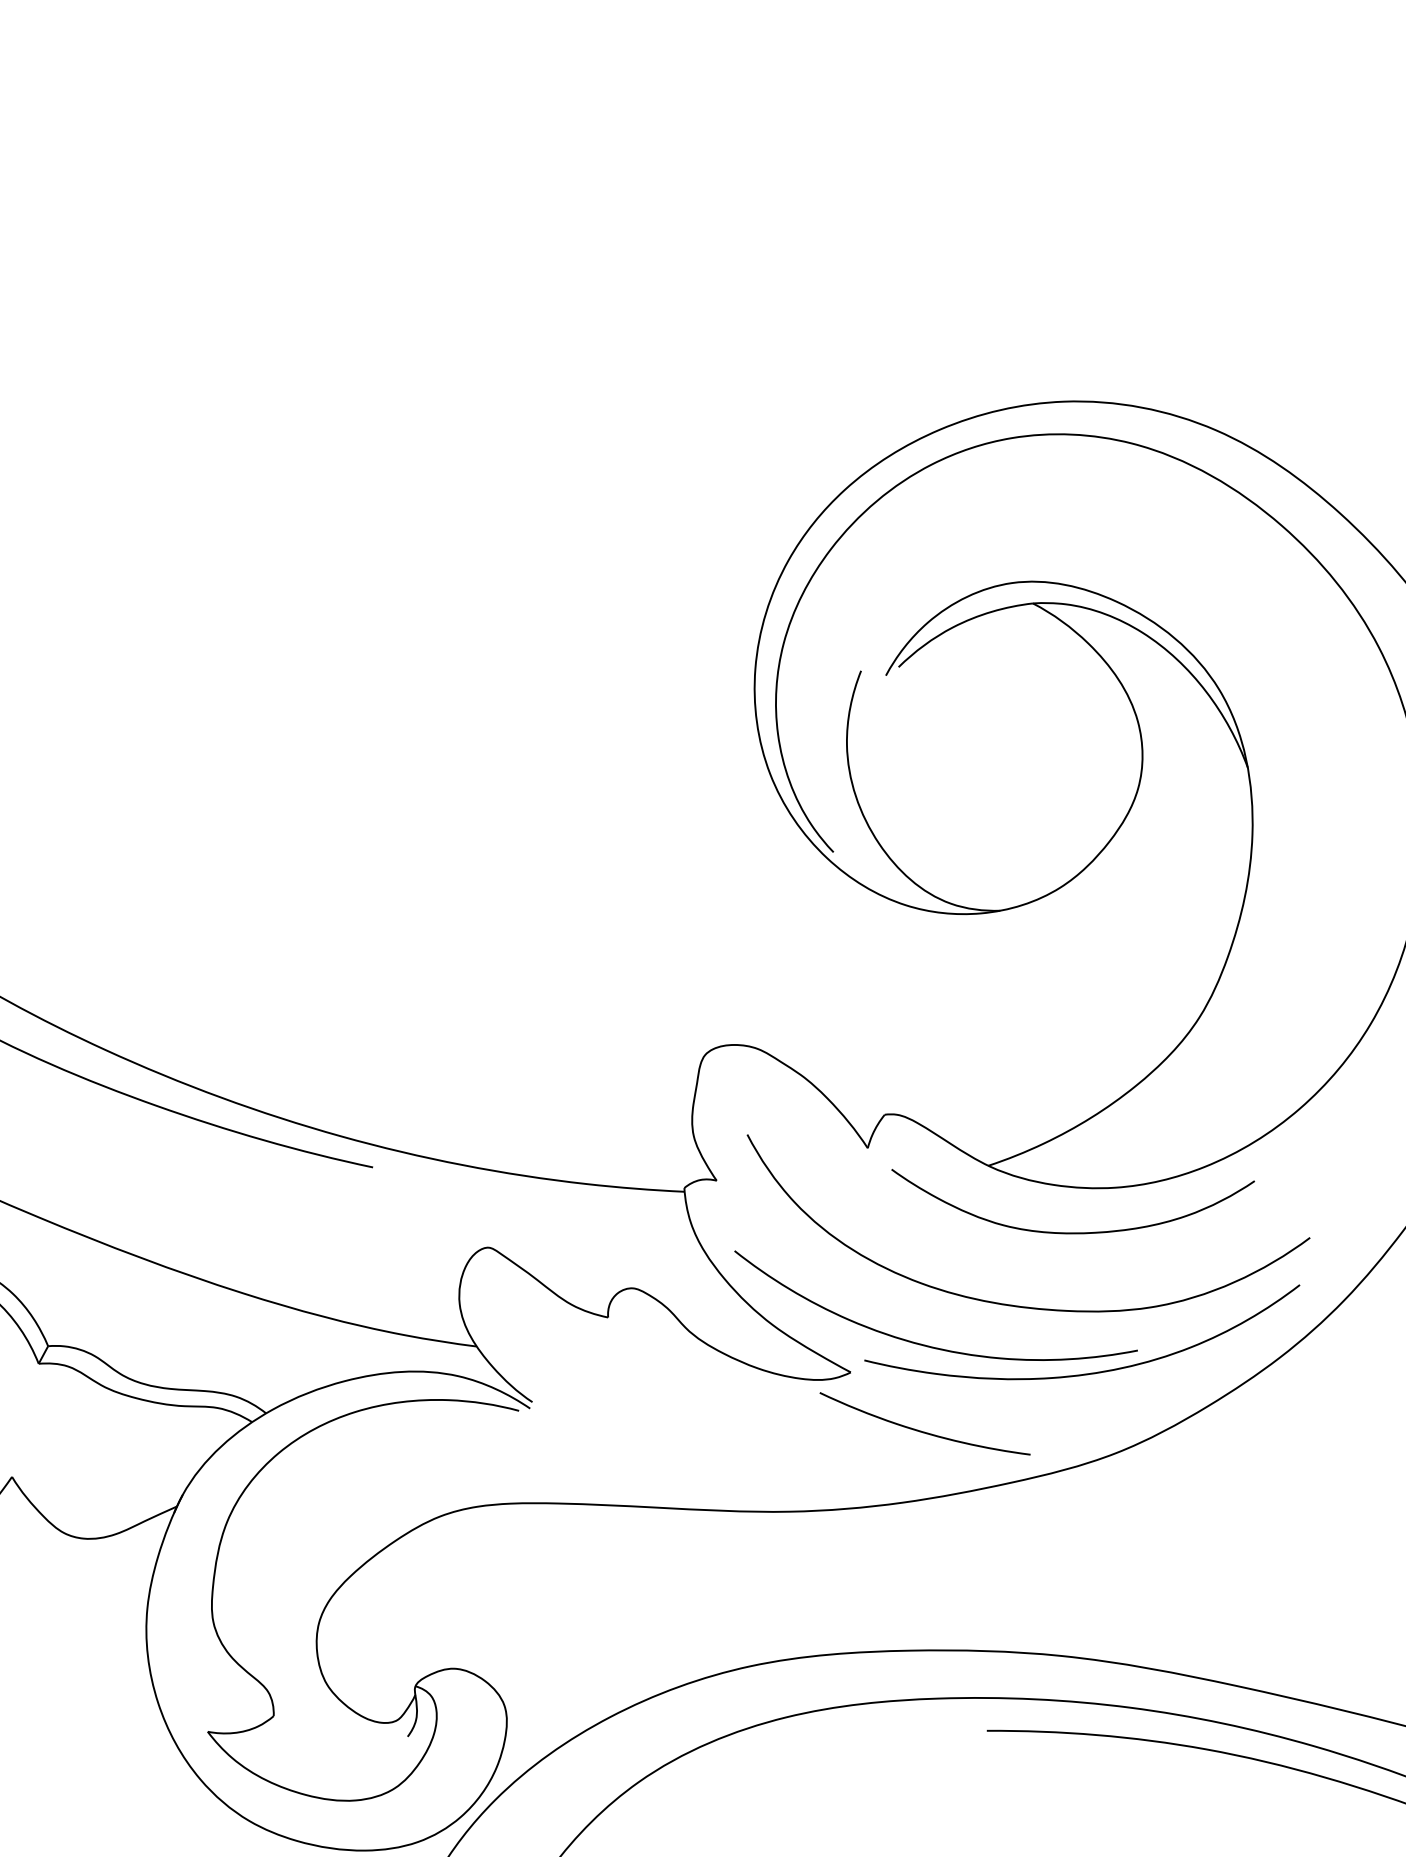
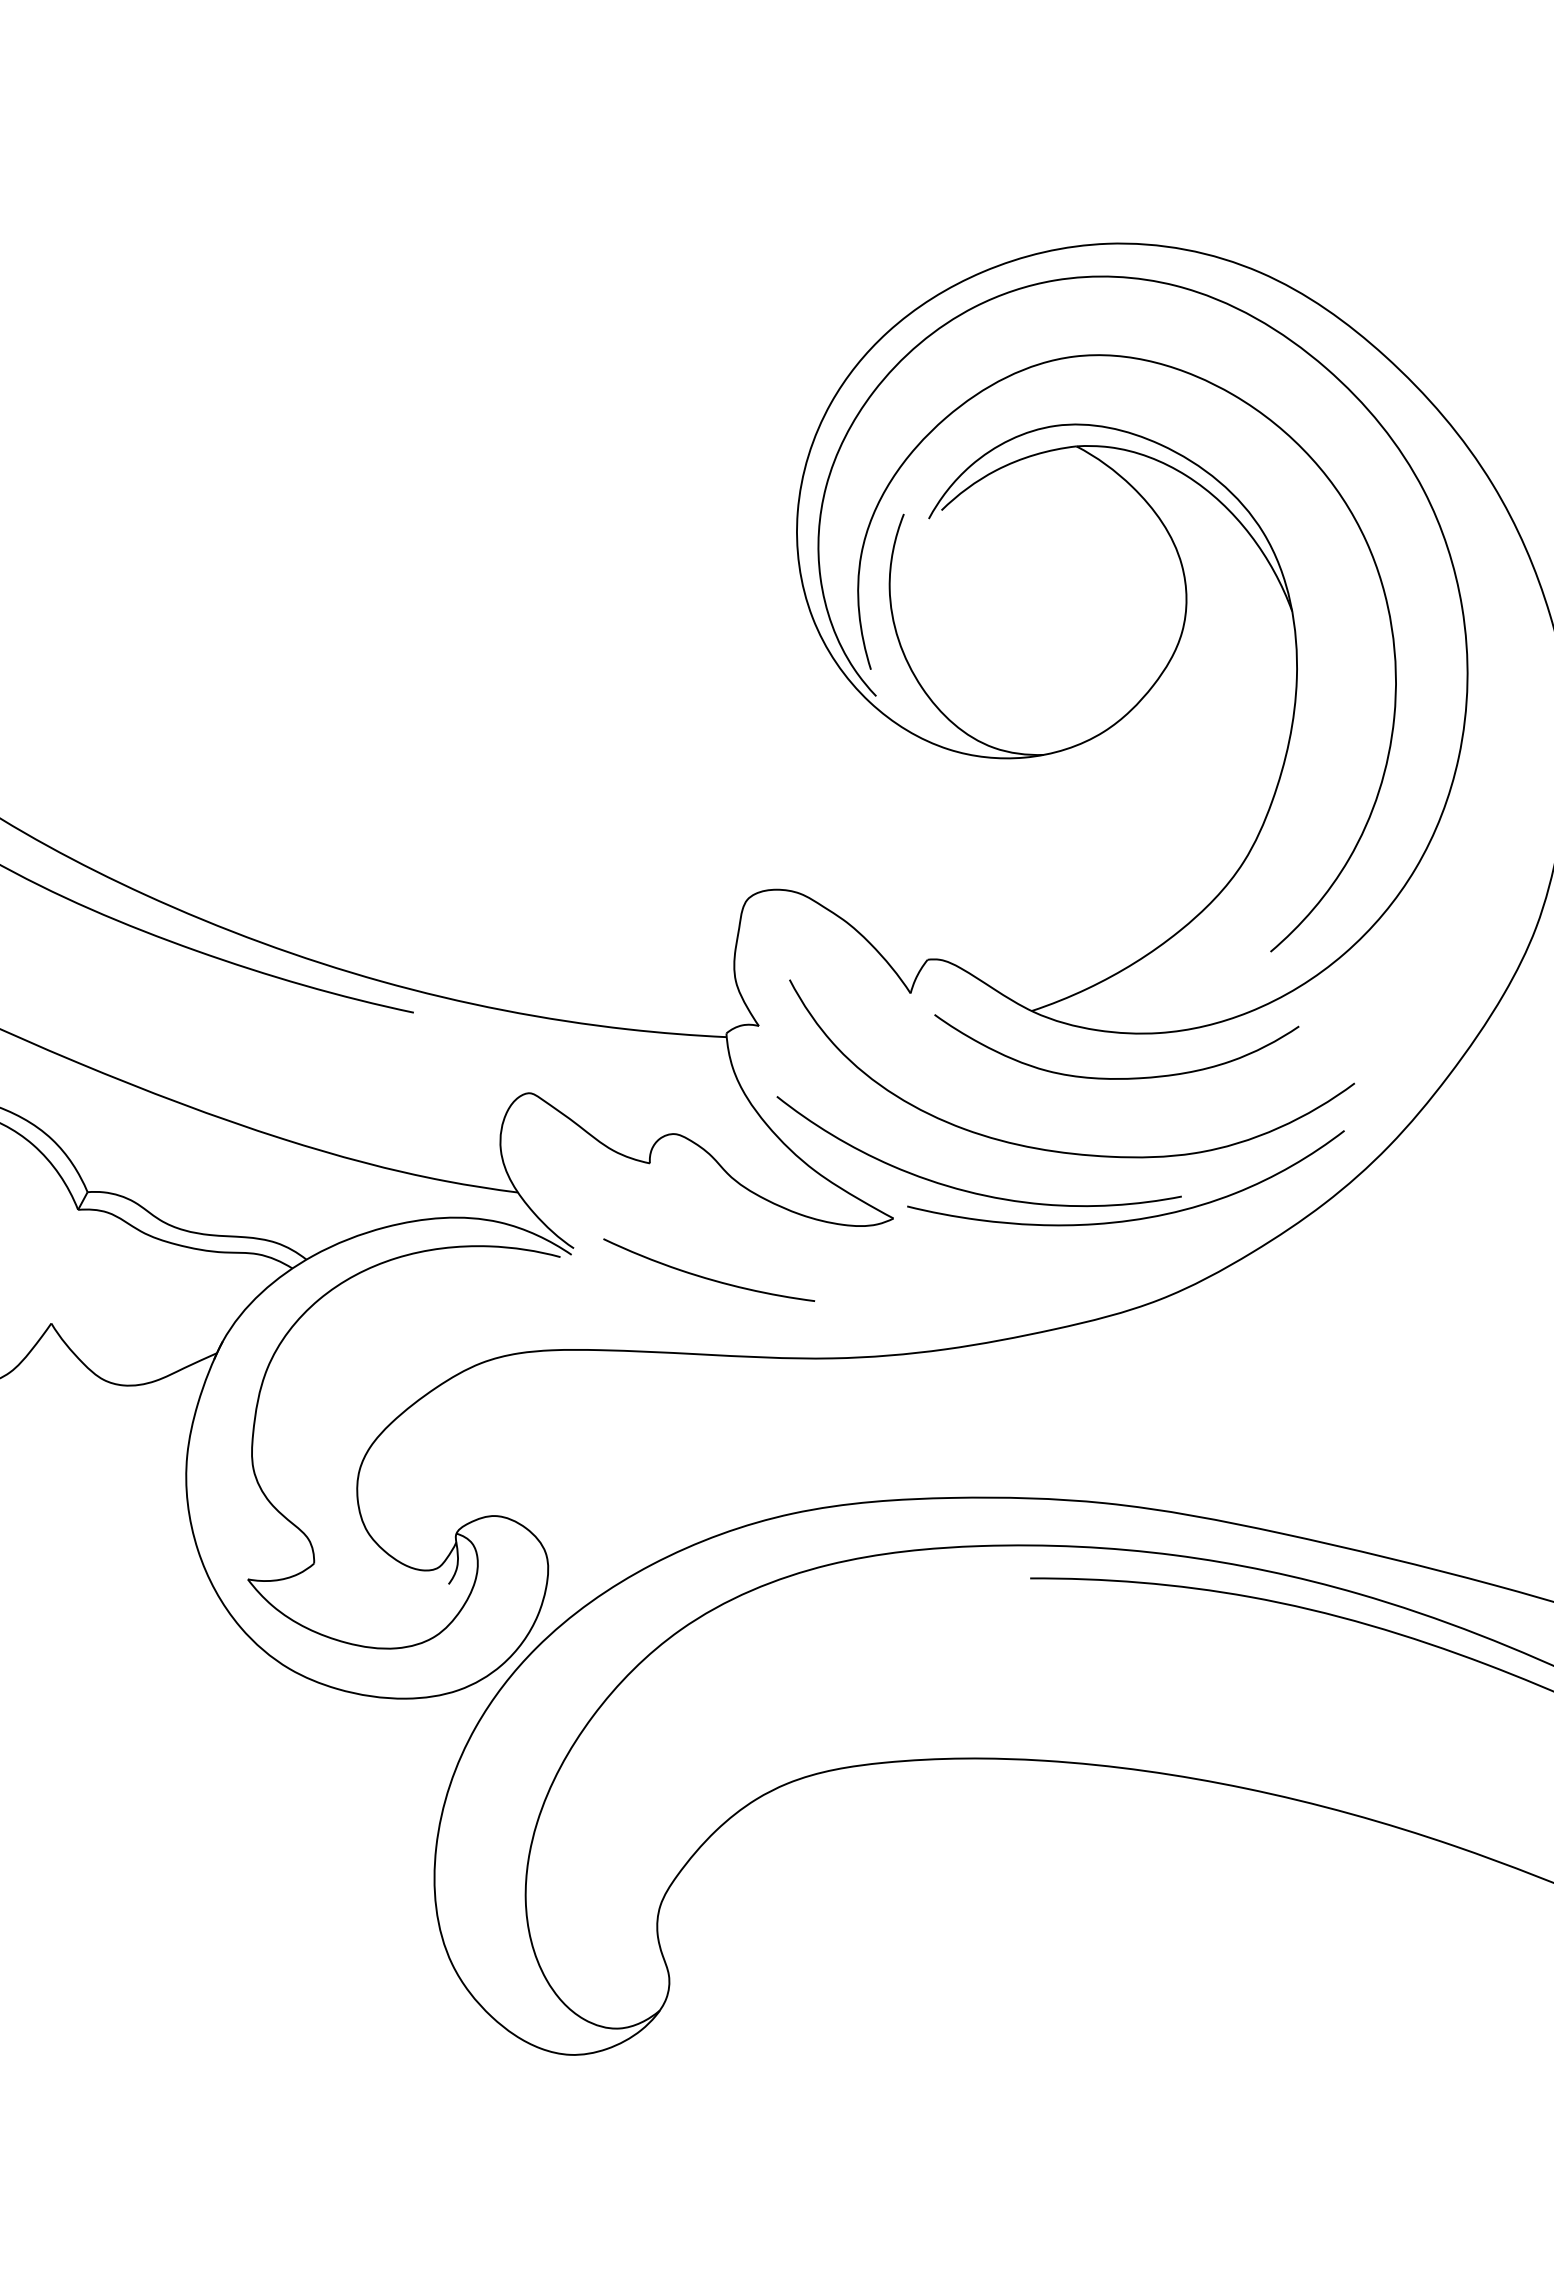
curve: (828, 823) -> (871, 667), added
curve: (923, 1431) -> (707, 1277), moved

